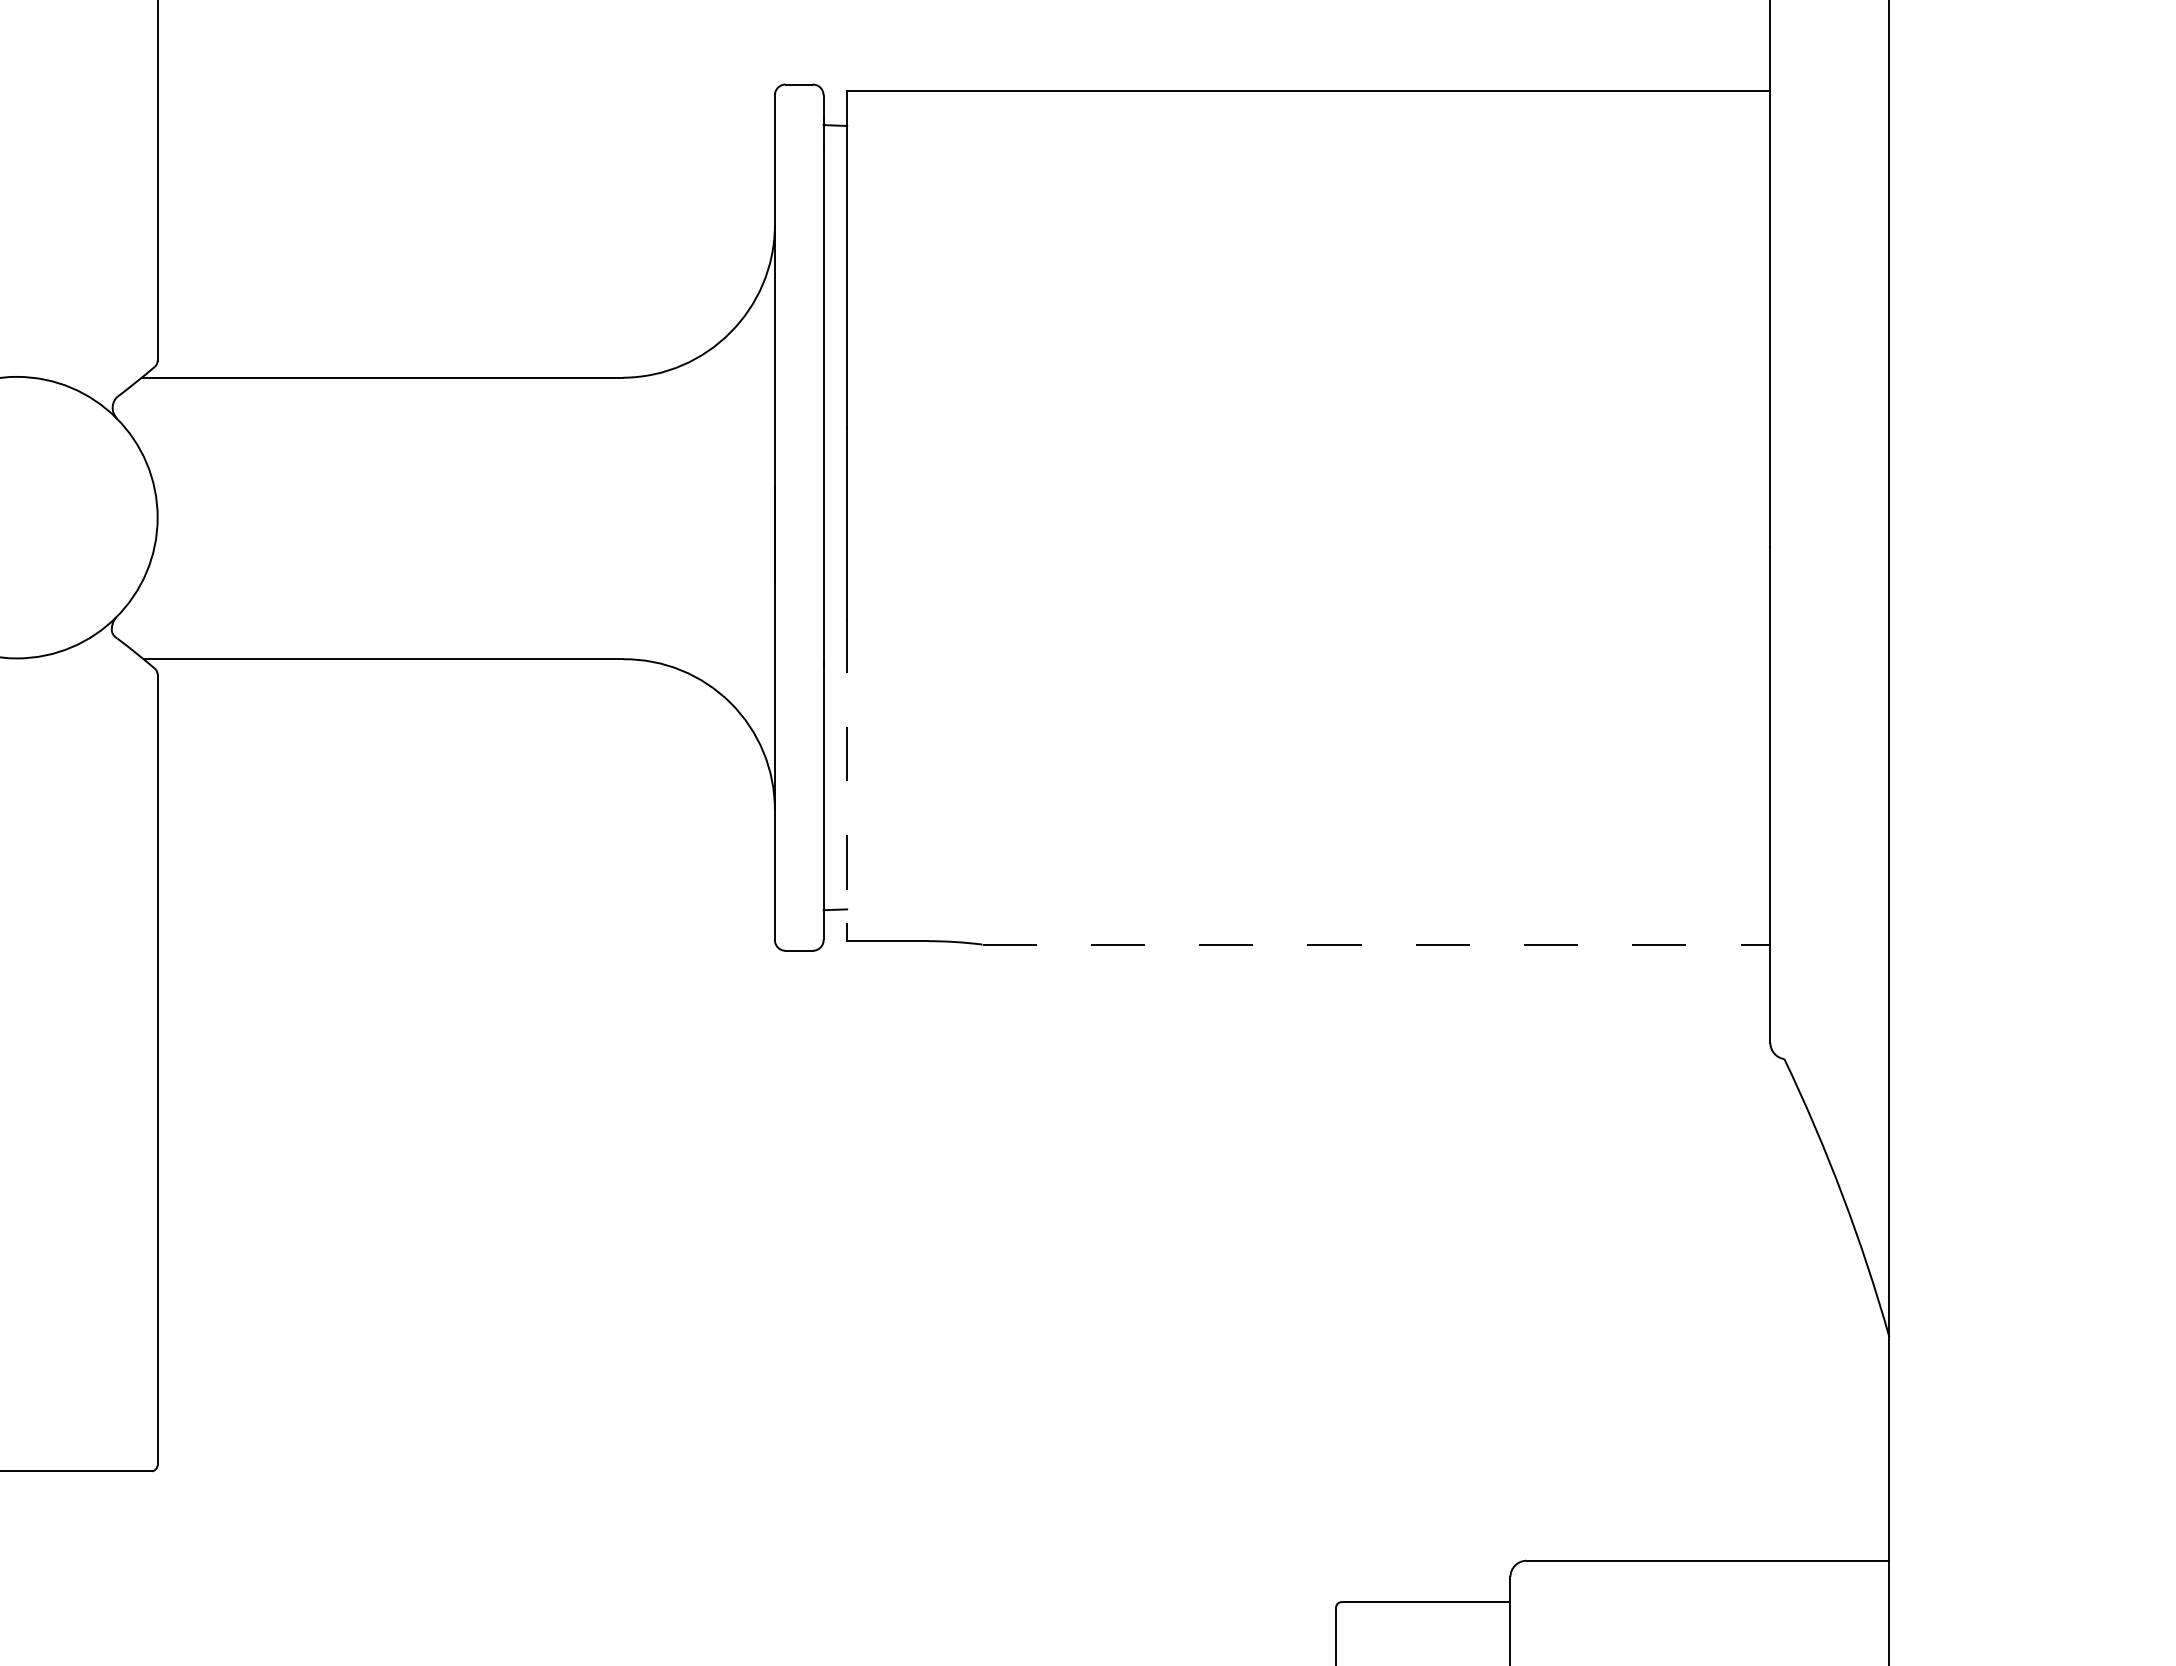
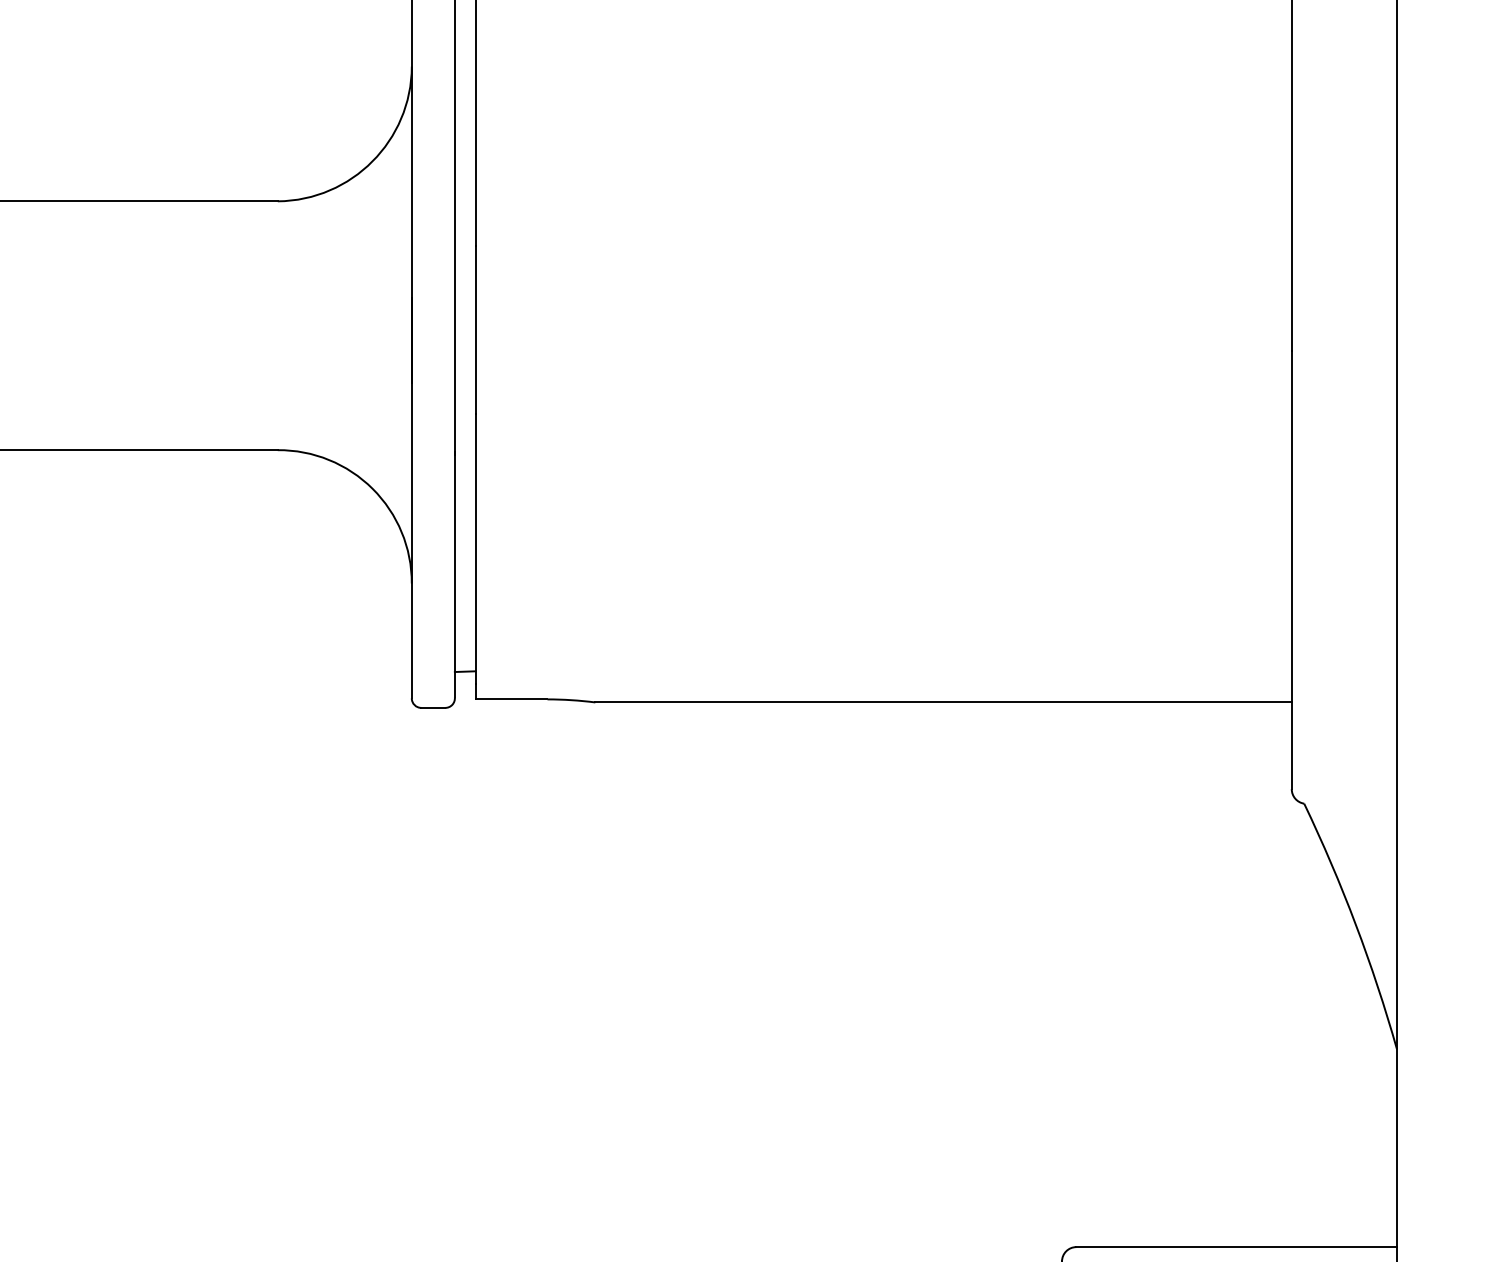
line: (847, 771) -> (475, 549), dashed -> solid
line: (1376, 944) -> (943, 702), dashed -> solid

